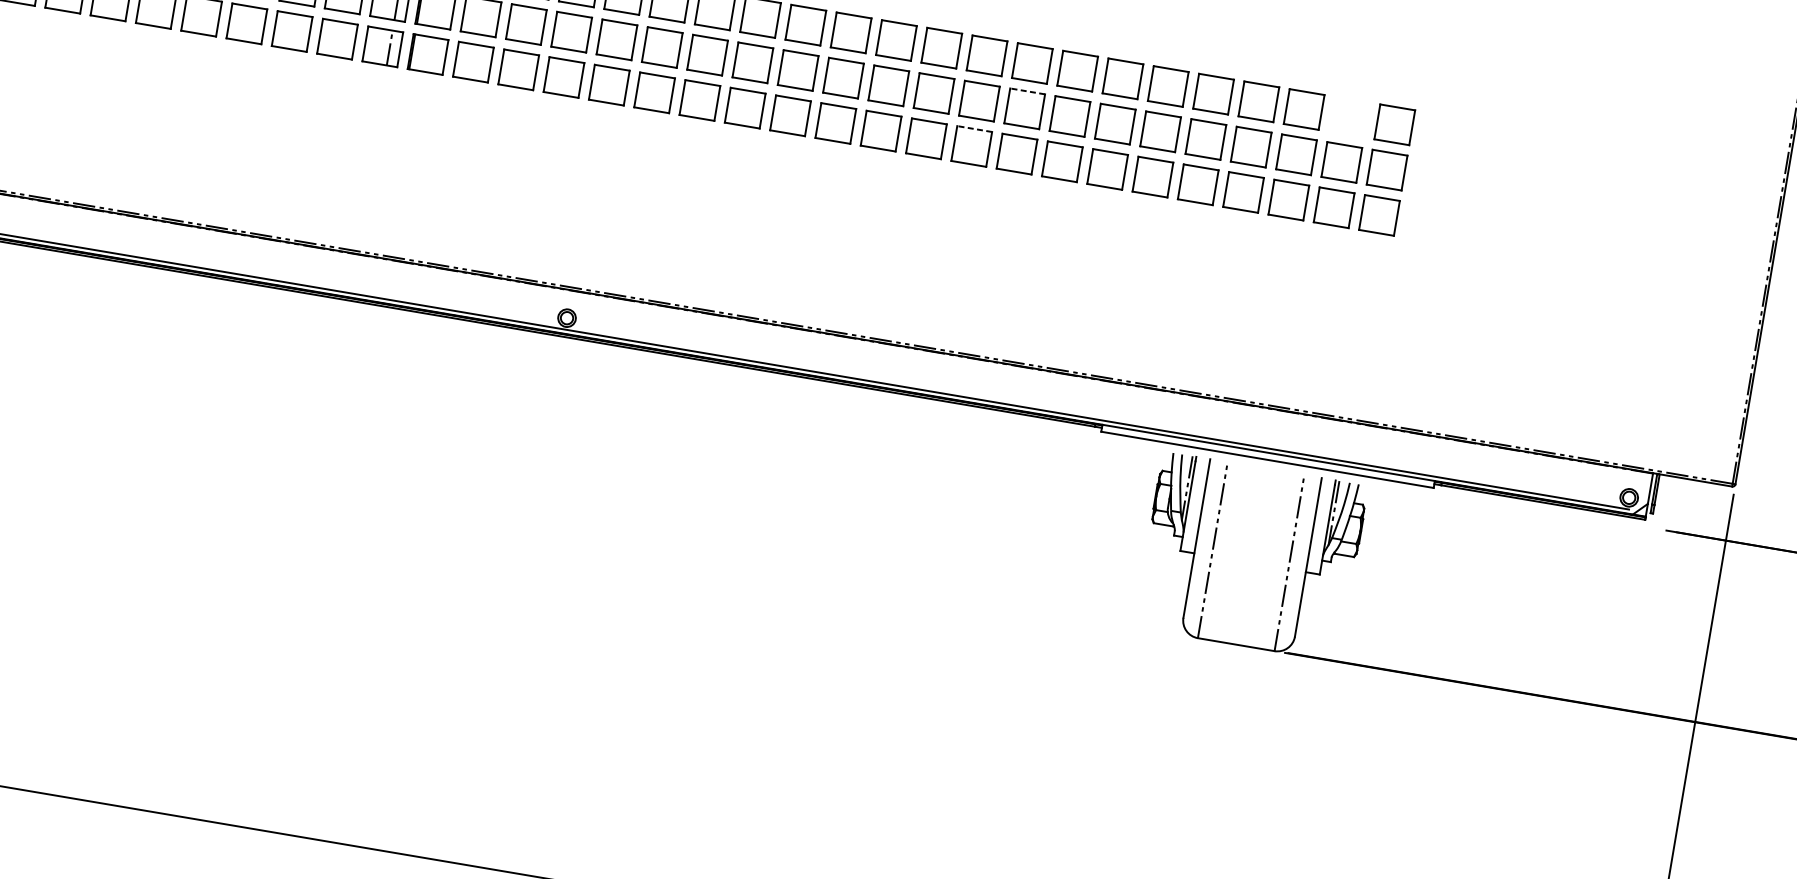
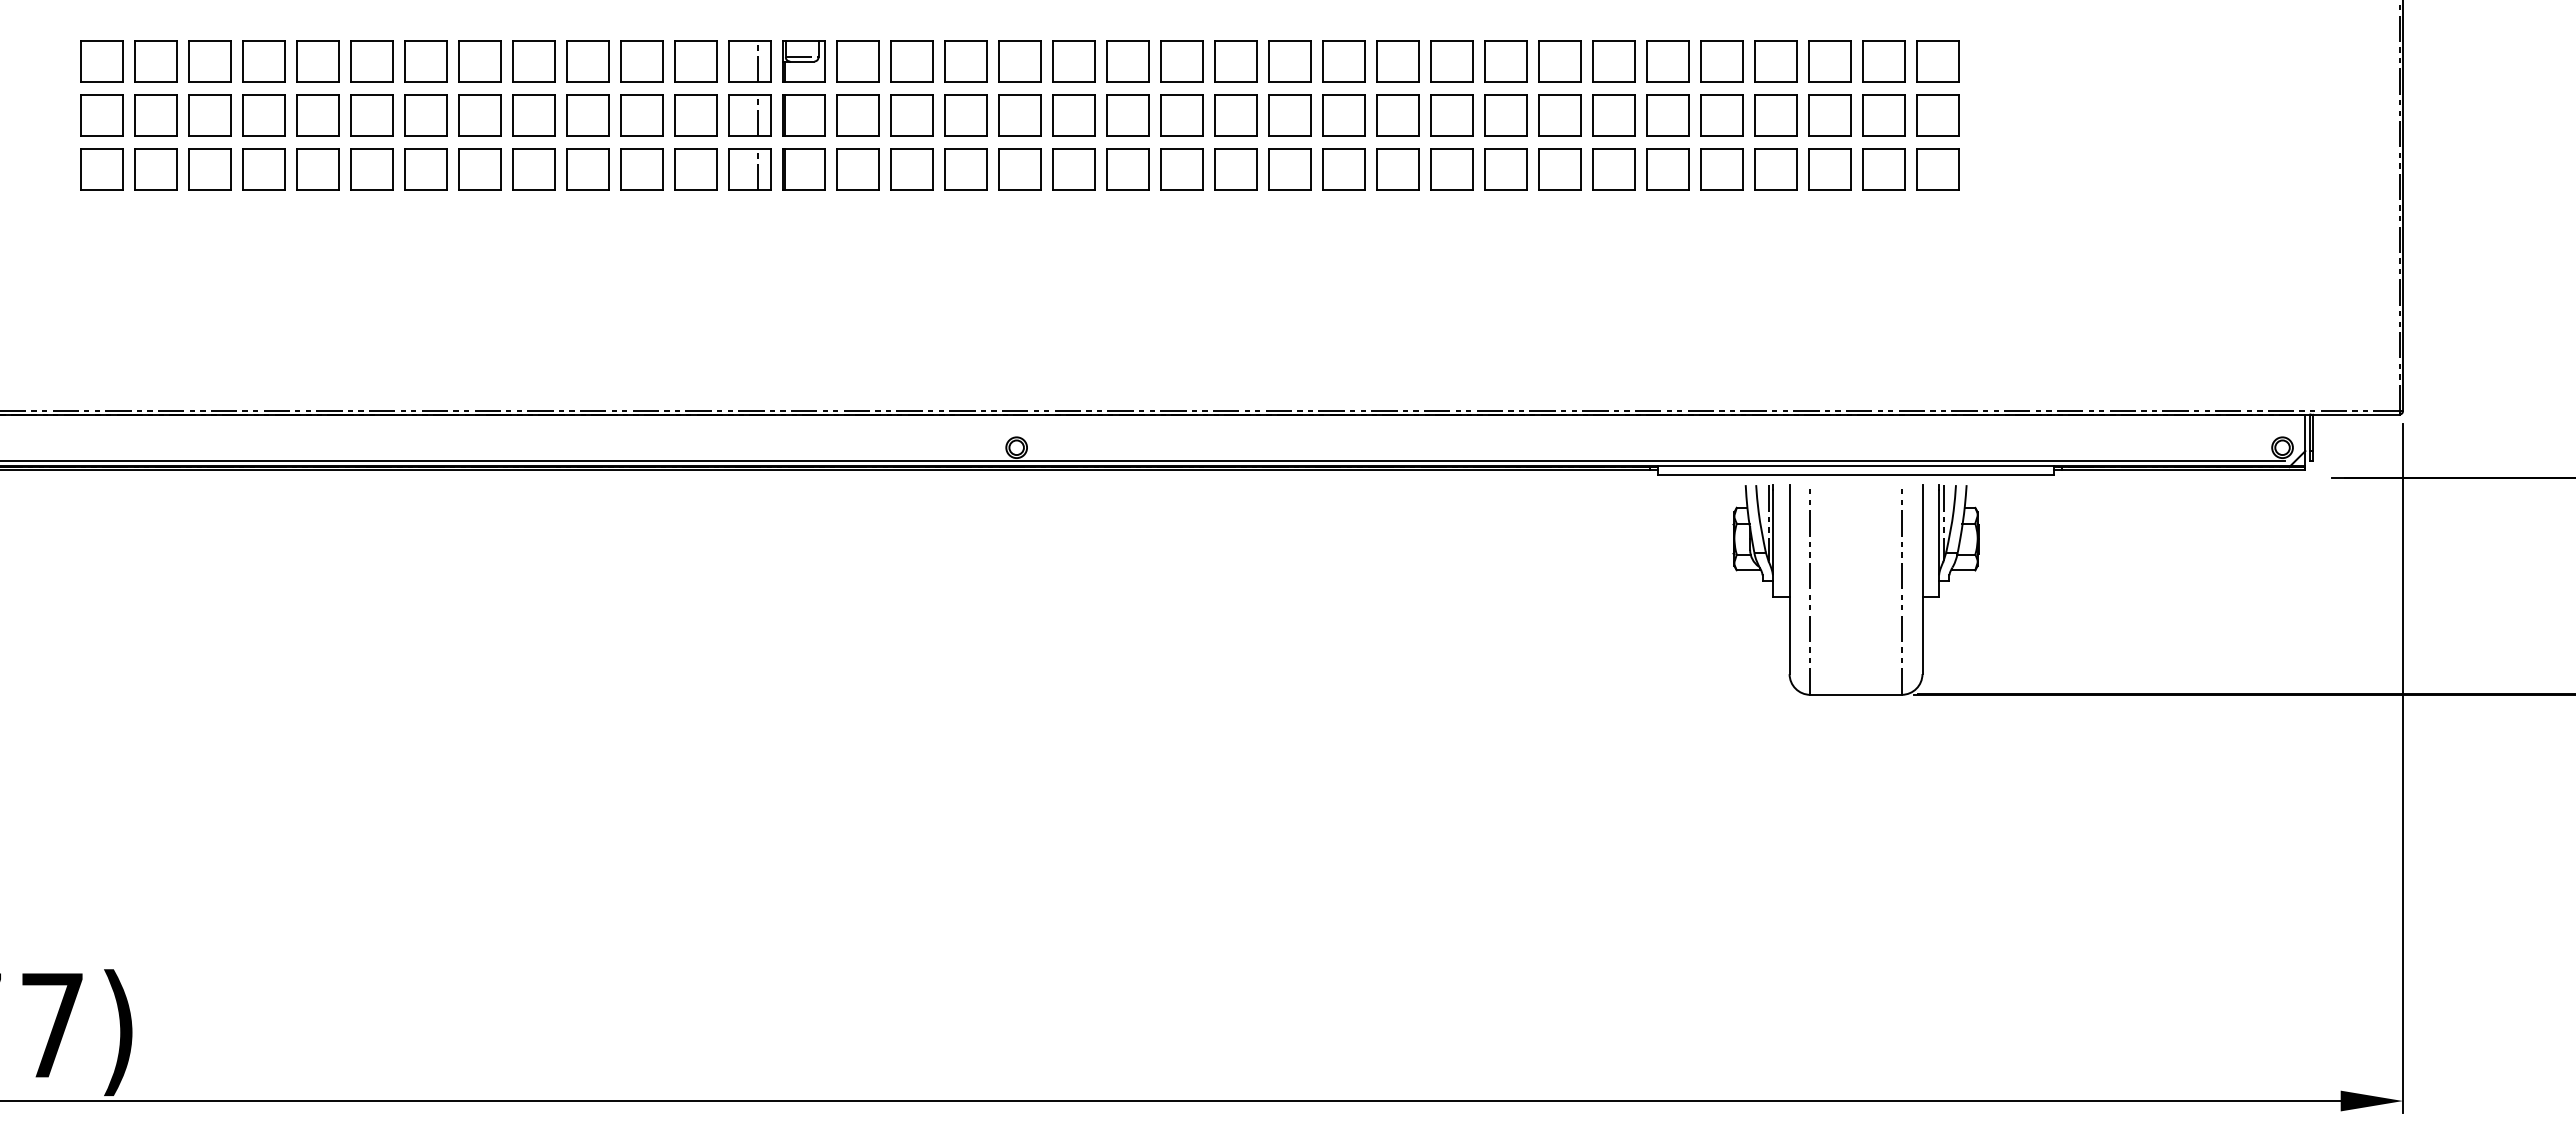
line: (1027, 91) -> (1505, 94), dashed -> solid
part: (1349, 117) -> (1883, 61), added
line: (974, 128) -> (1451, 148), dashed -> solid

